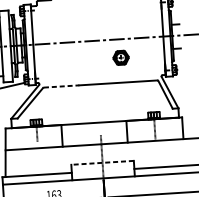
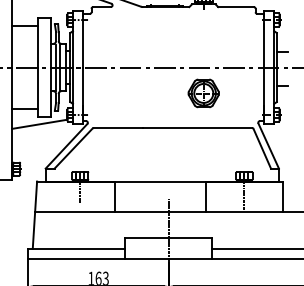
part: (120, 57) -> (203, 93), size x1.43
line: (61, 86) -> (118, 128), dashed -> solid
line: (102, 162) -> (168, 237), dashed -> solid

